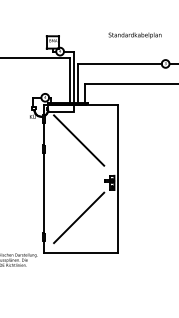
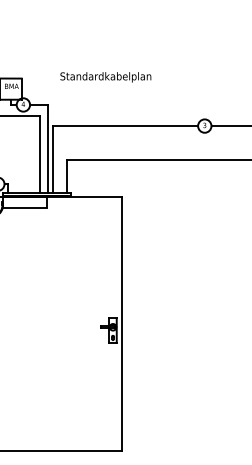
text: (134, 35) -> (104, 77), moved
line: (79, 140) -> (56, 257), removed
line: (79, 217) -> (56, 390), removed

